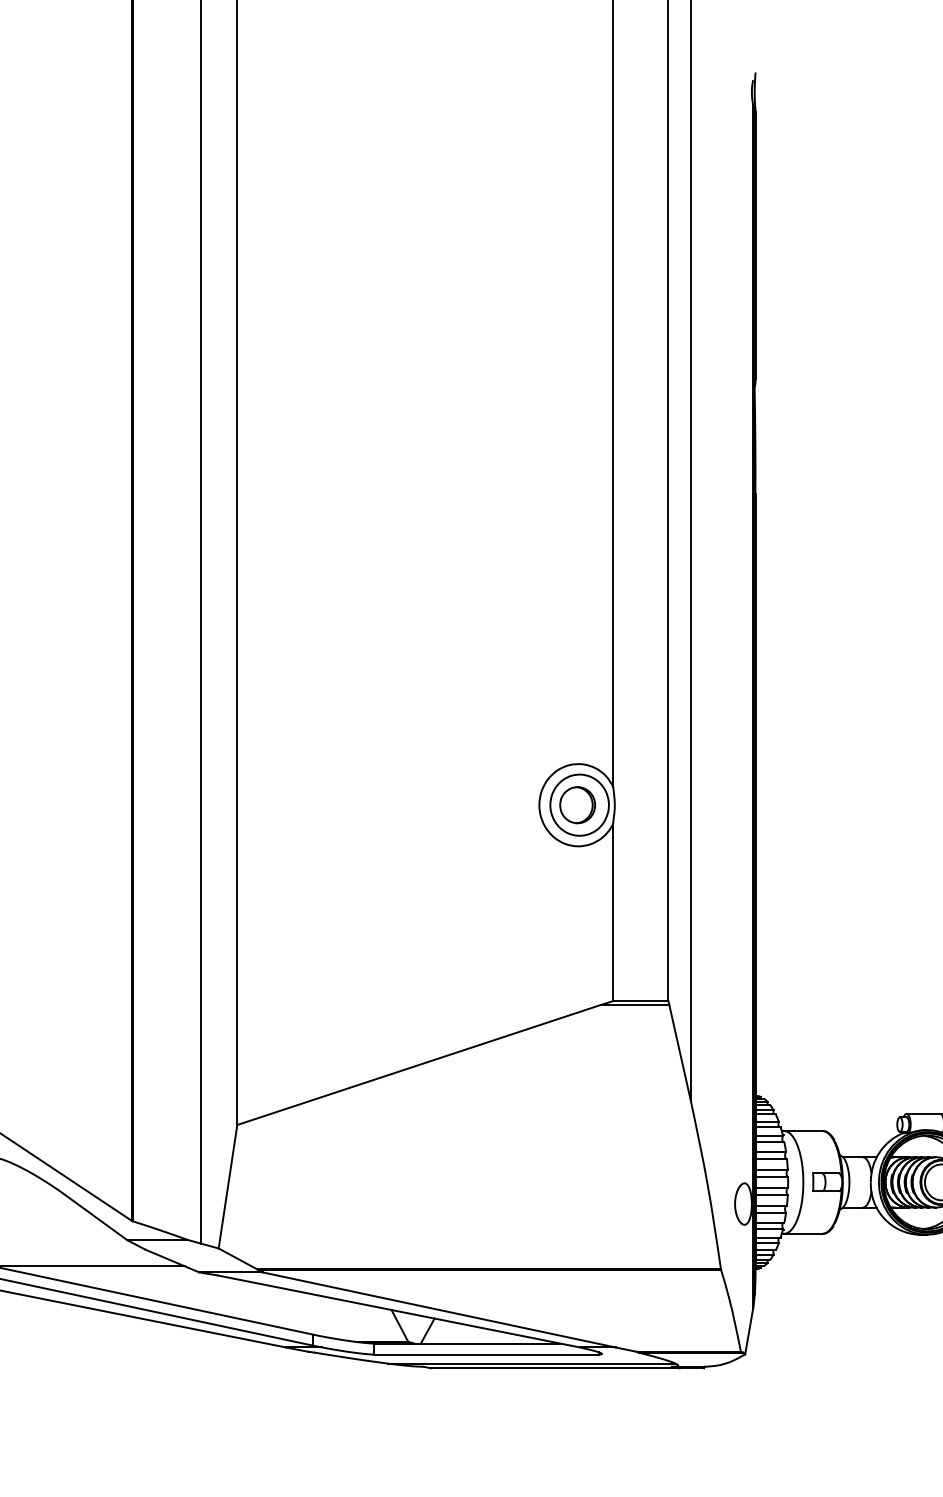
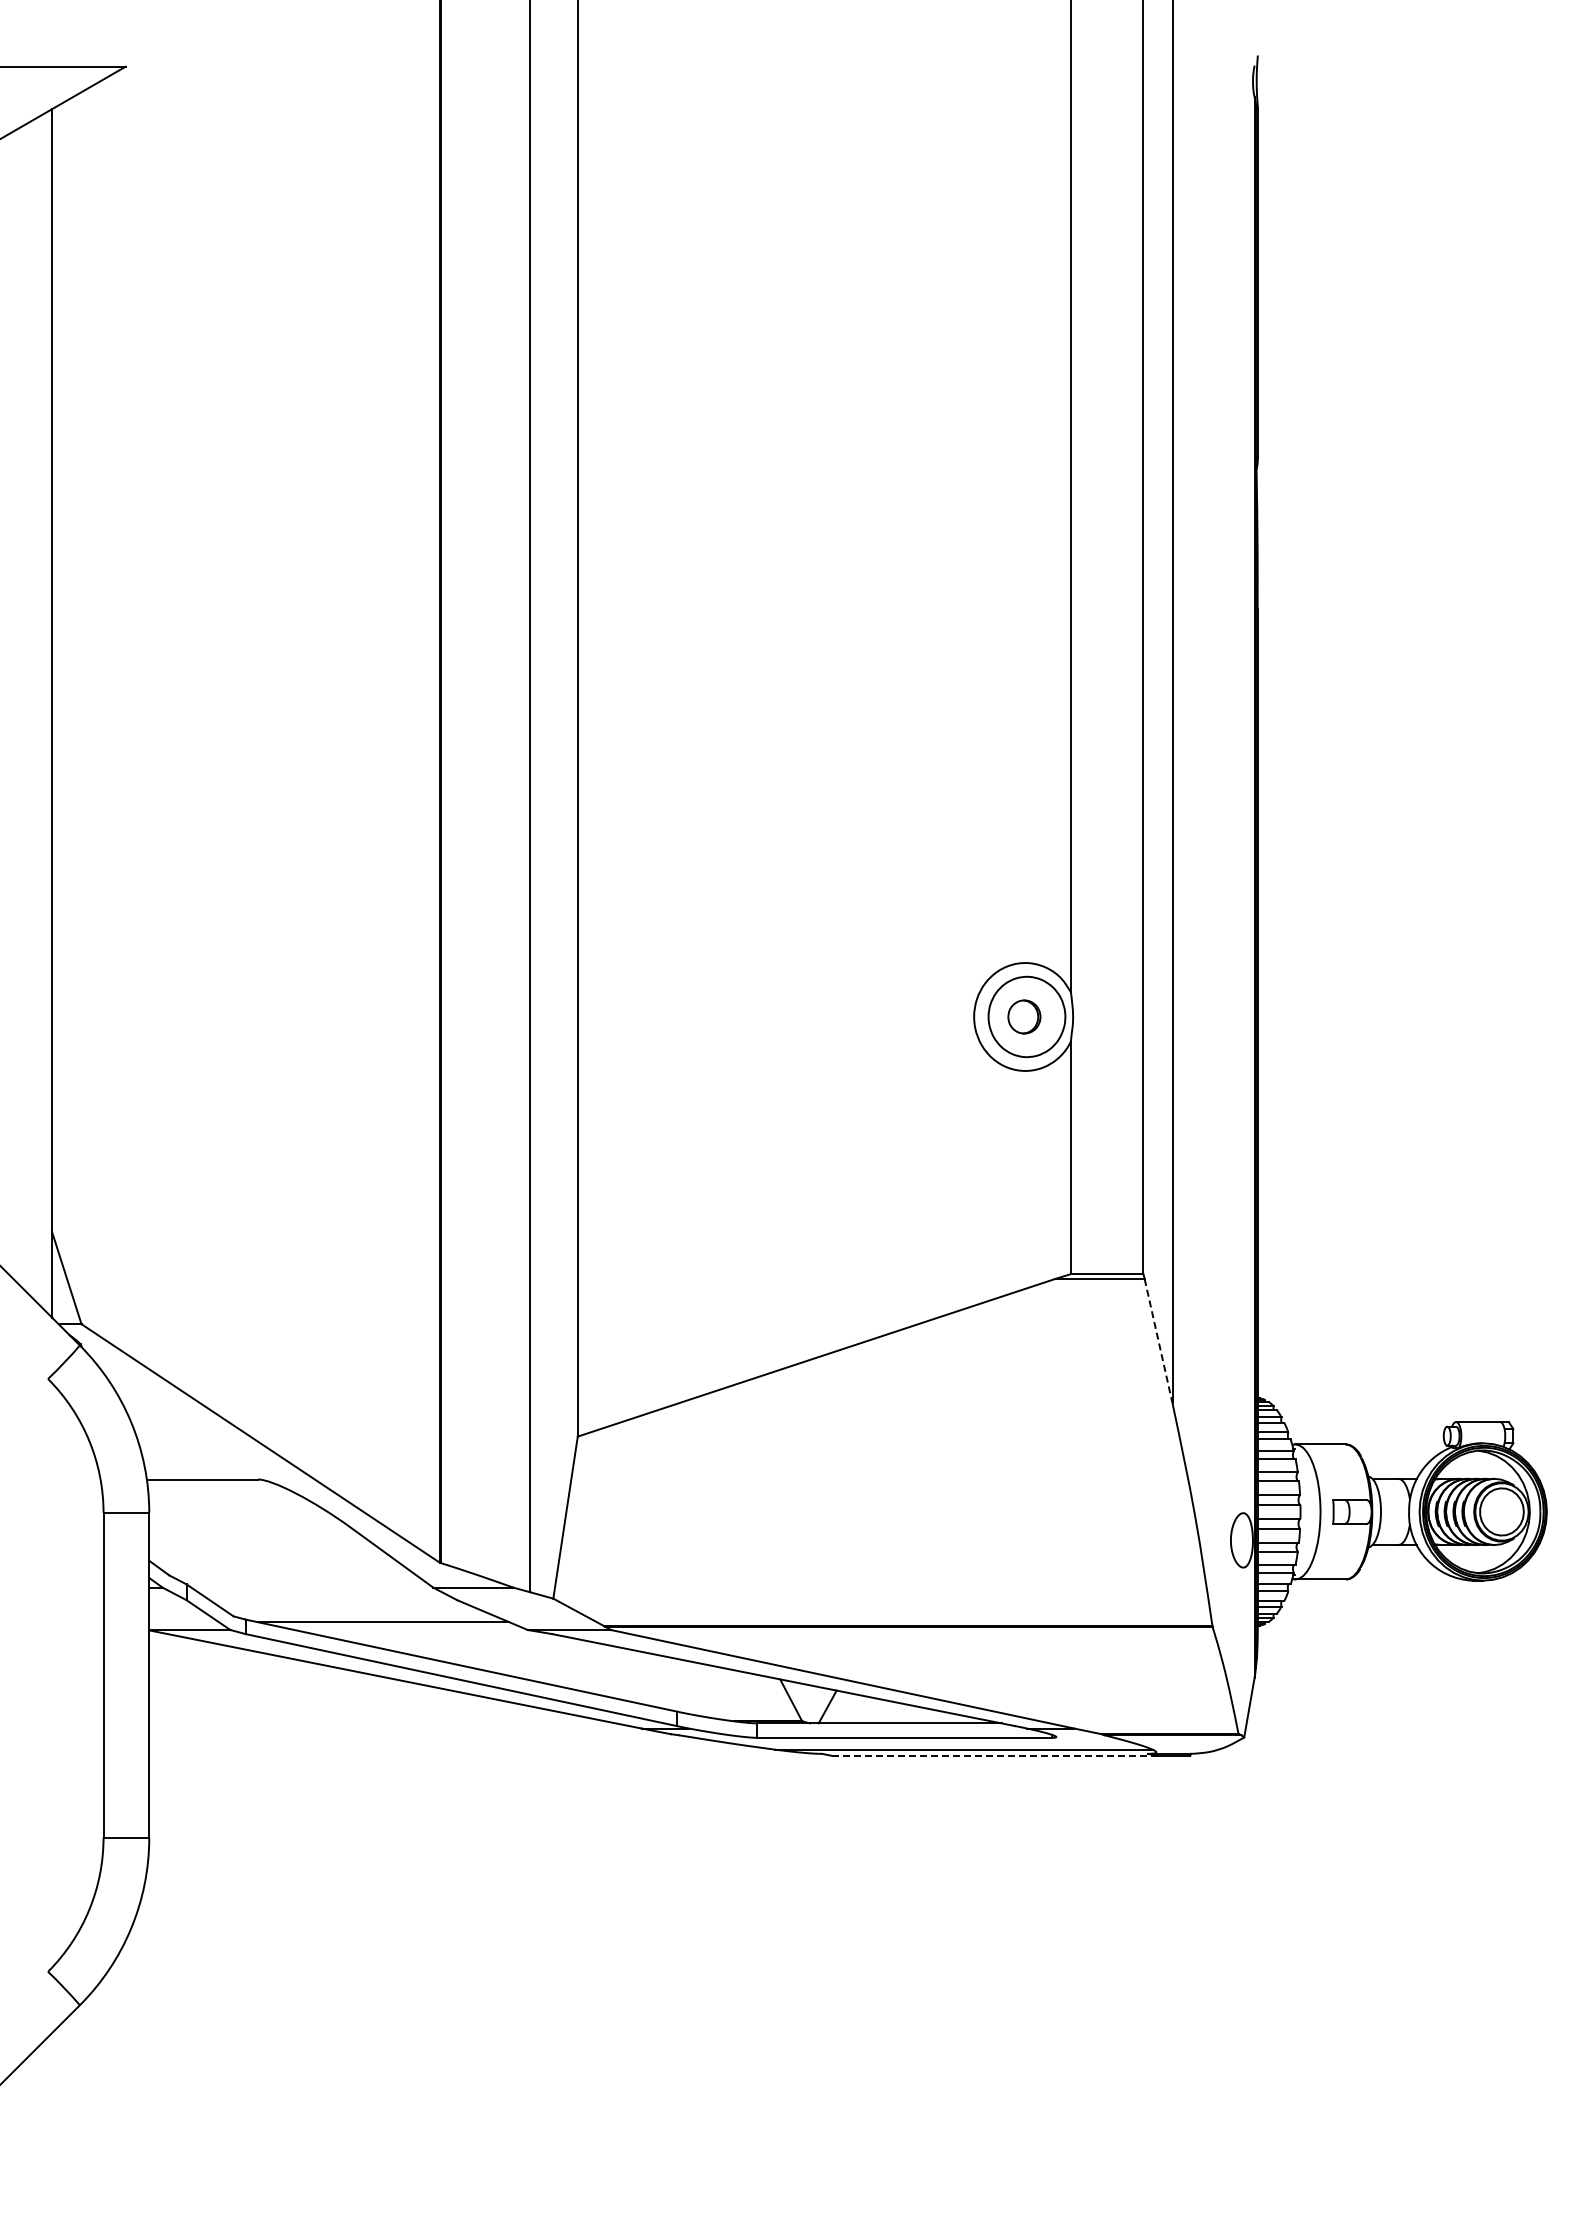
part: (577, 804) -> (1024, 1016), size x0.7
line: (679, 1053) -> (1158, 1342), solid -> dashed
line: (555, 1368) -> (995, 1755), solid -> dashed

